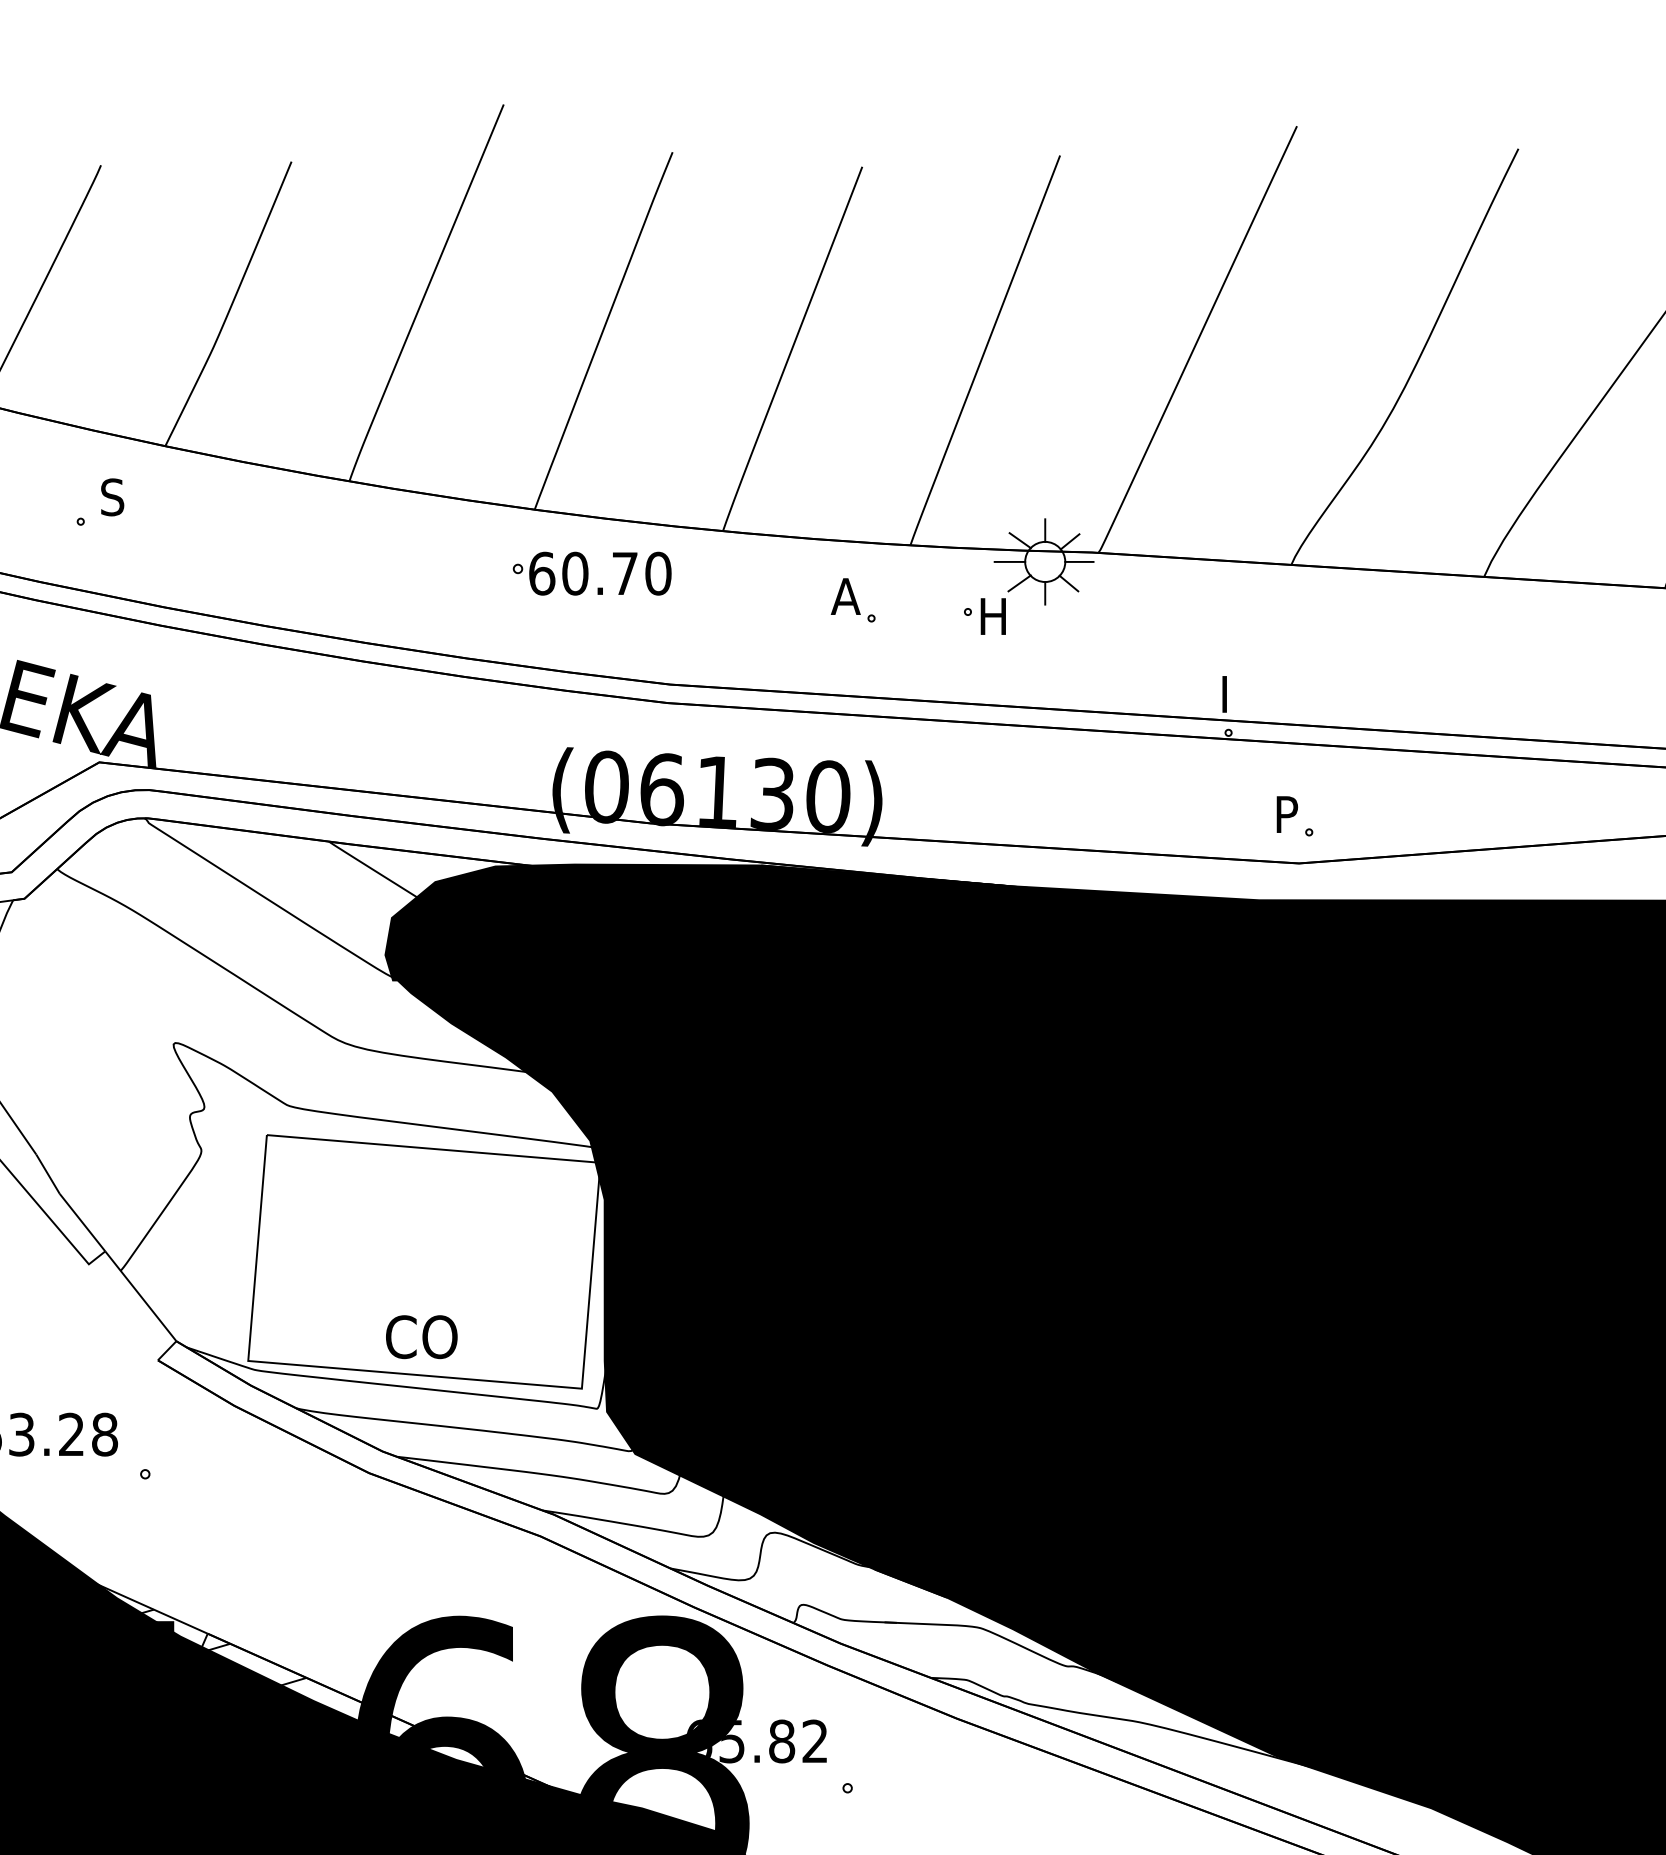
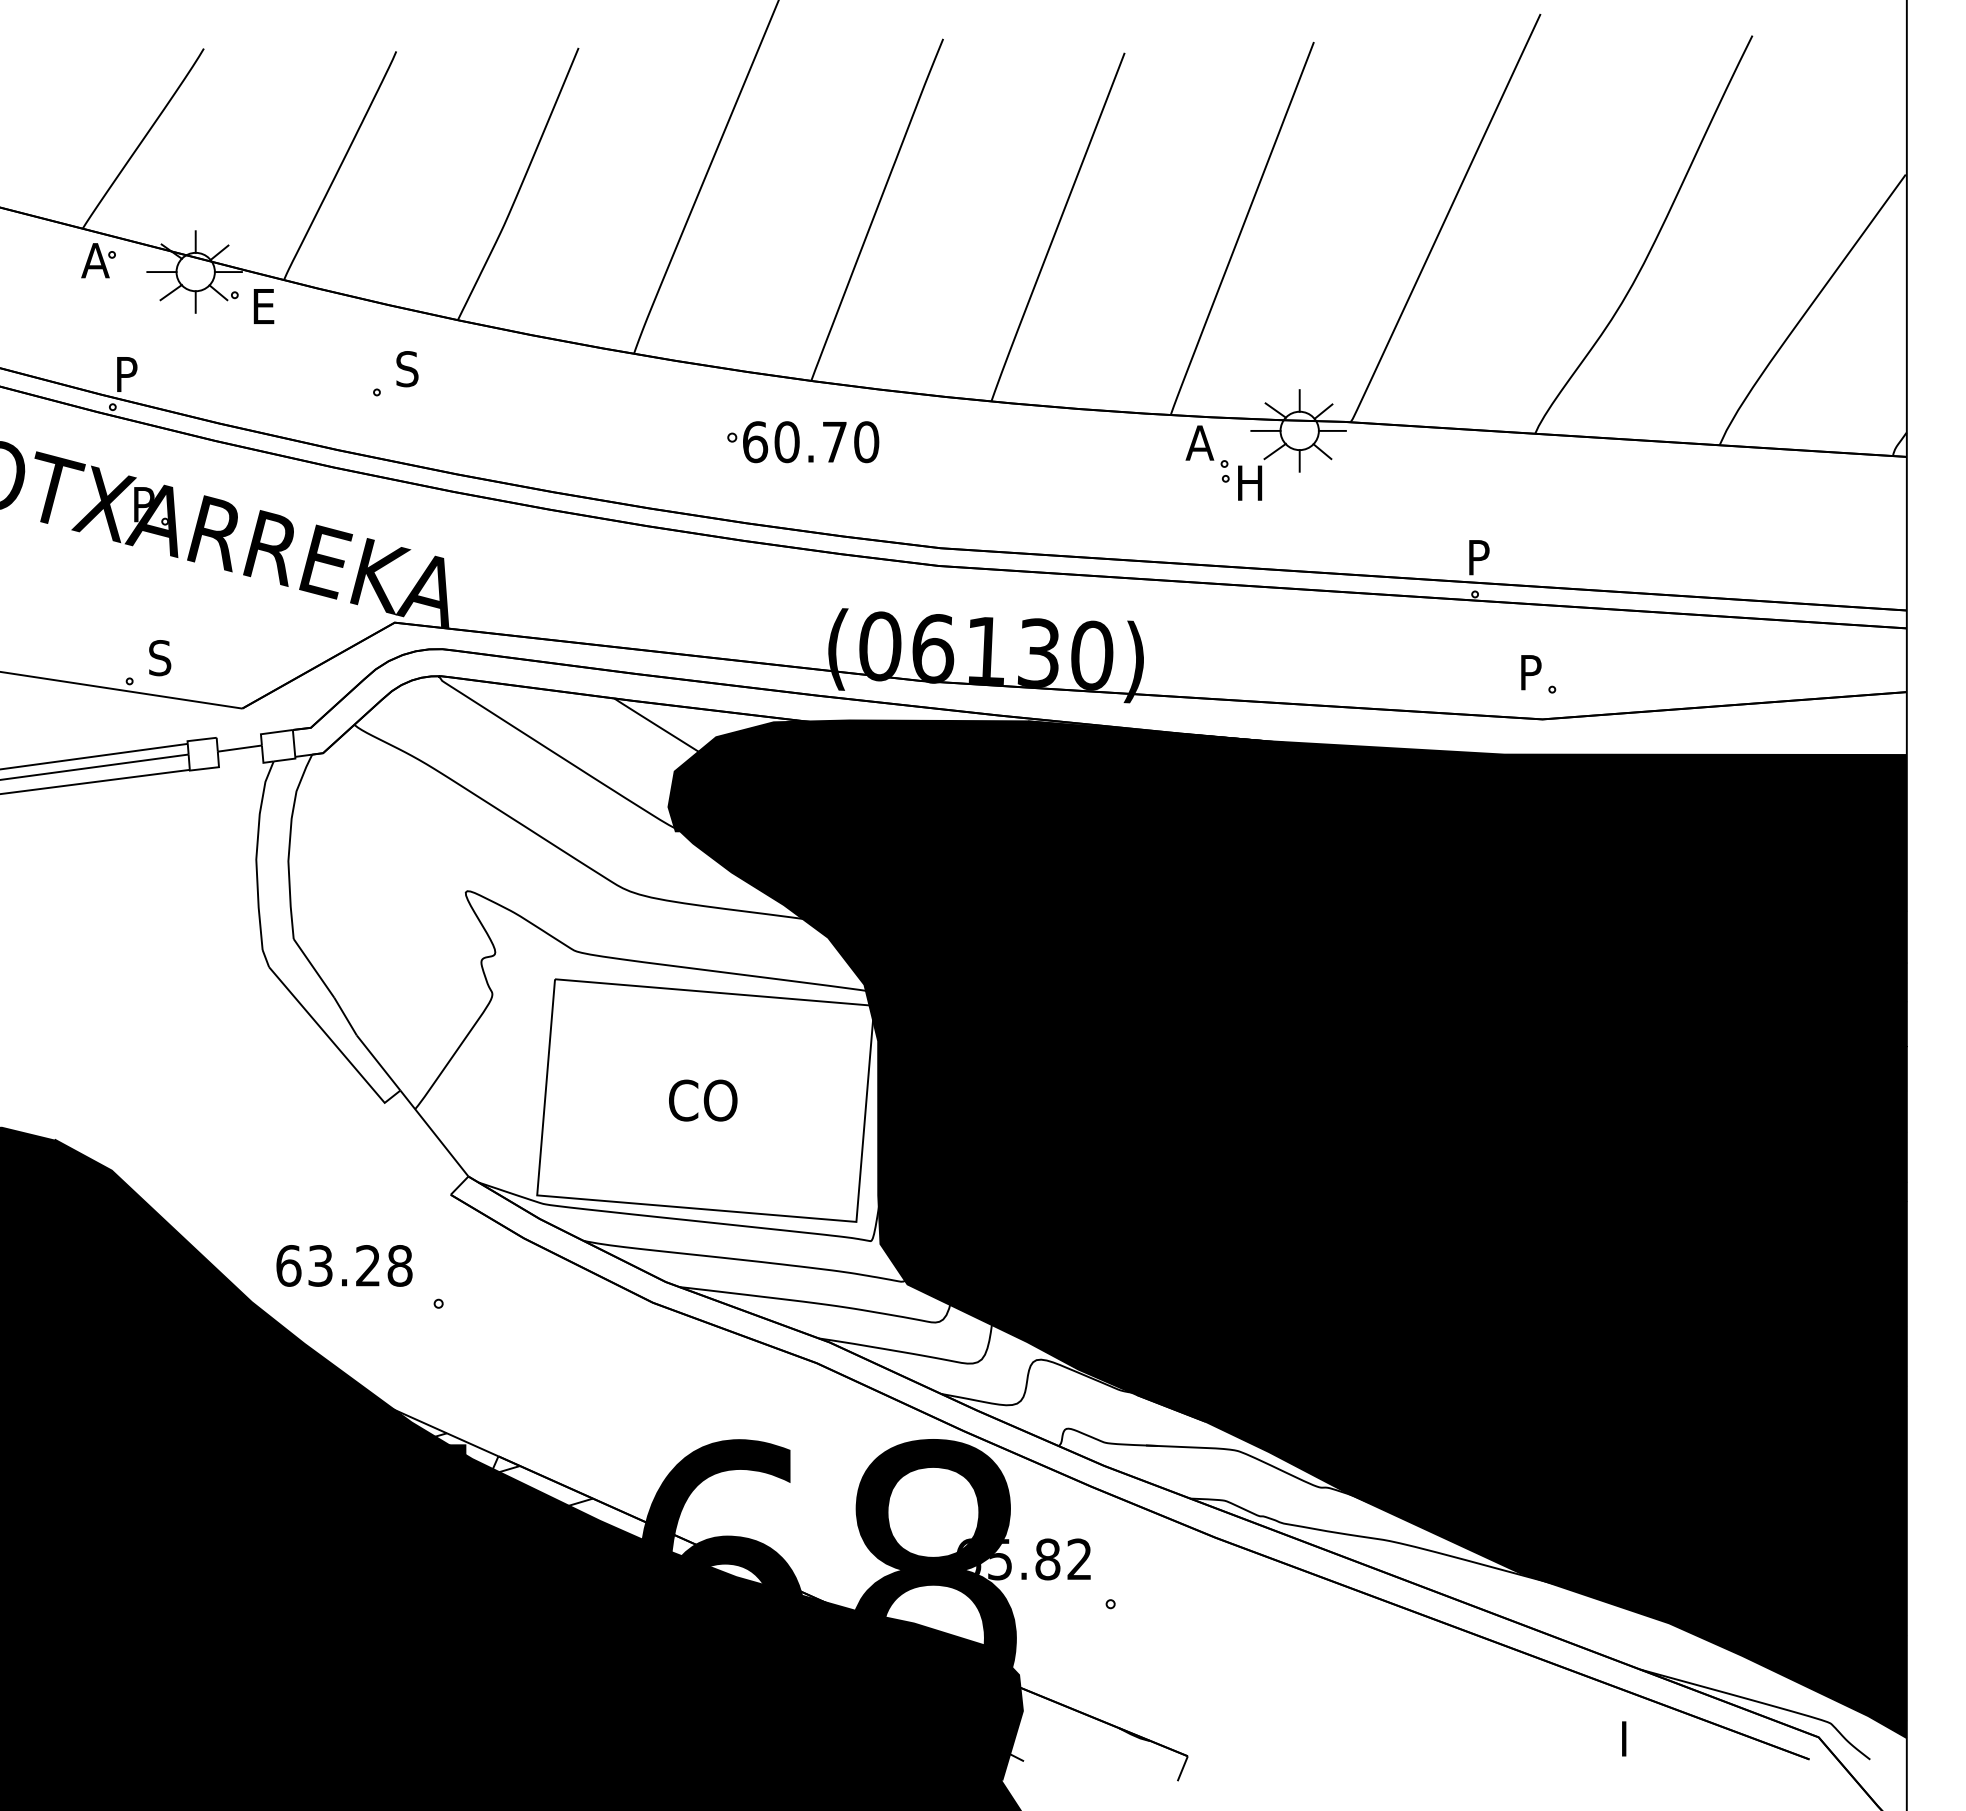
part: (592, 574) -> (803, 442), moved
part: (852, 600) -> (1206, 446), moved
text: (1235, 686) -> (1481, 550), I -> P
text: (422, 1337) -> (703, 1100), moved

